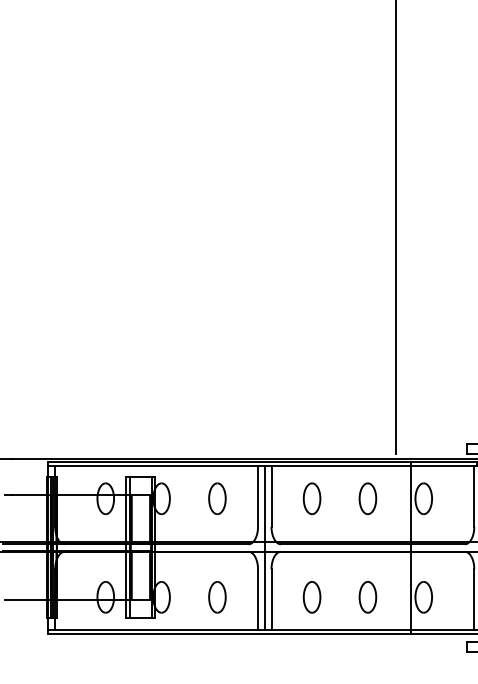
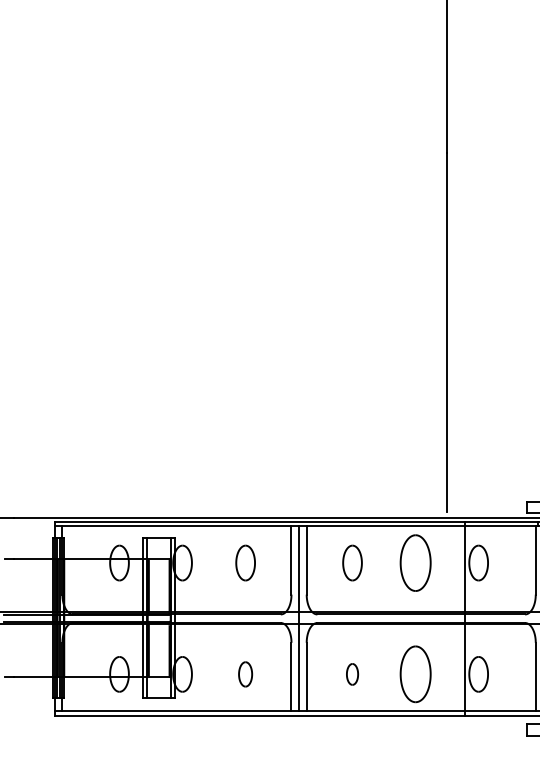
part: (367, 498) -> (415, 562), size x1.6
part: (217, 597) -> (245, 674), size x0.7
part: (312, 597) -> (352, 674), size x0.6
part: (367, 597) -> (415, 674), size x1.6

